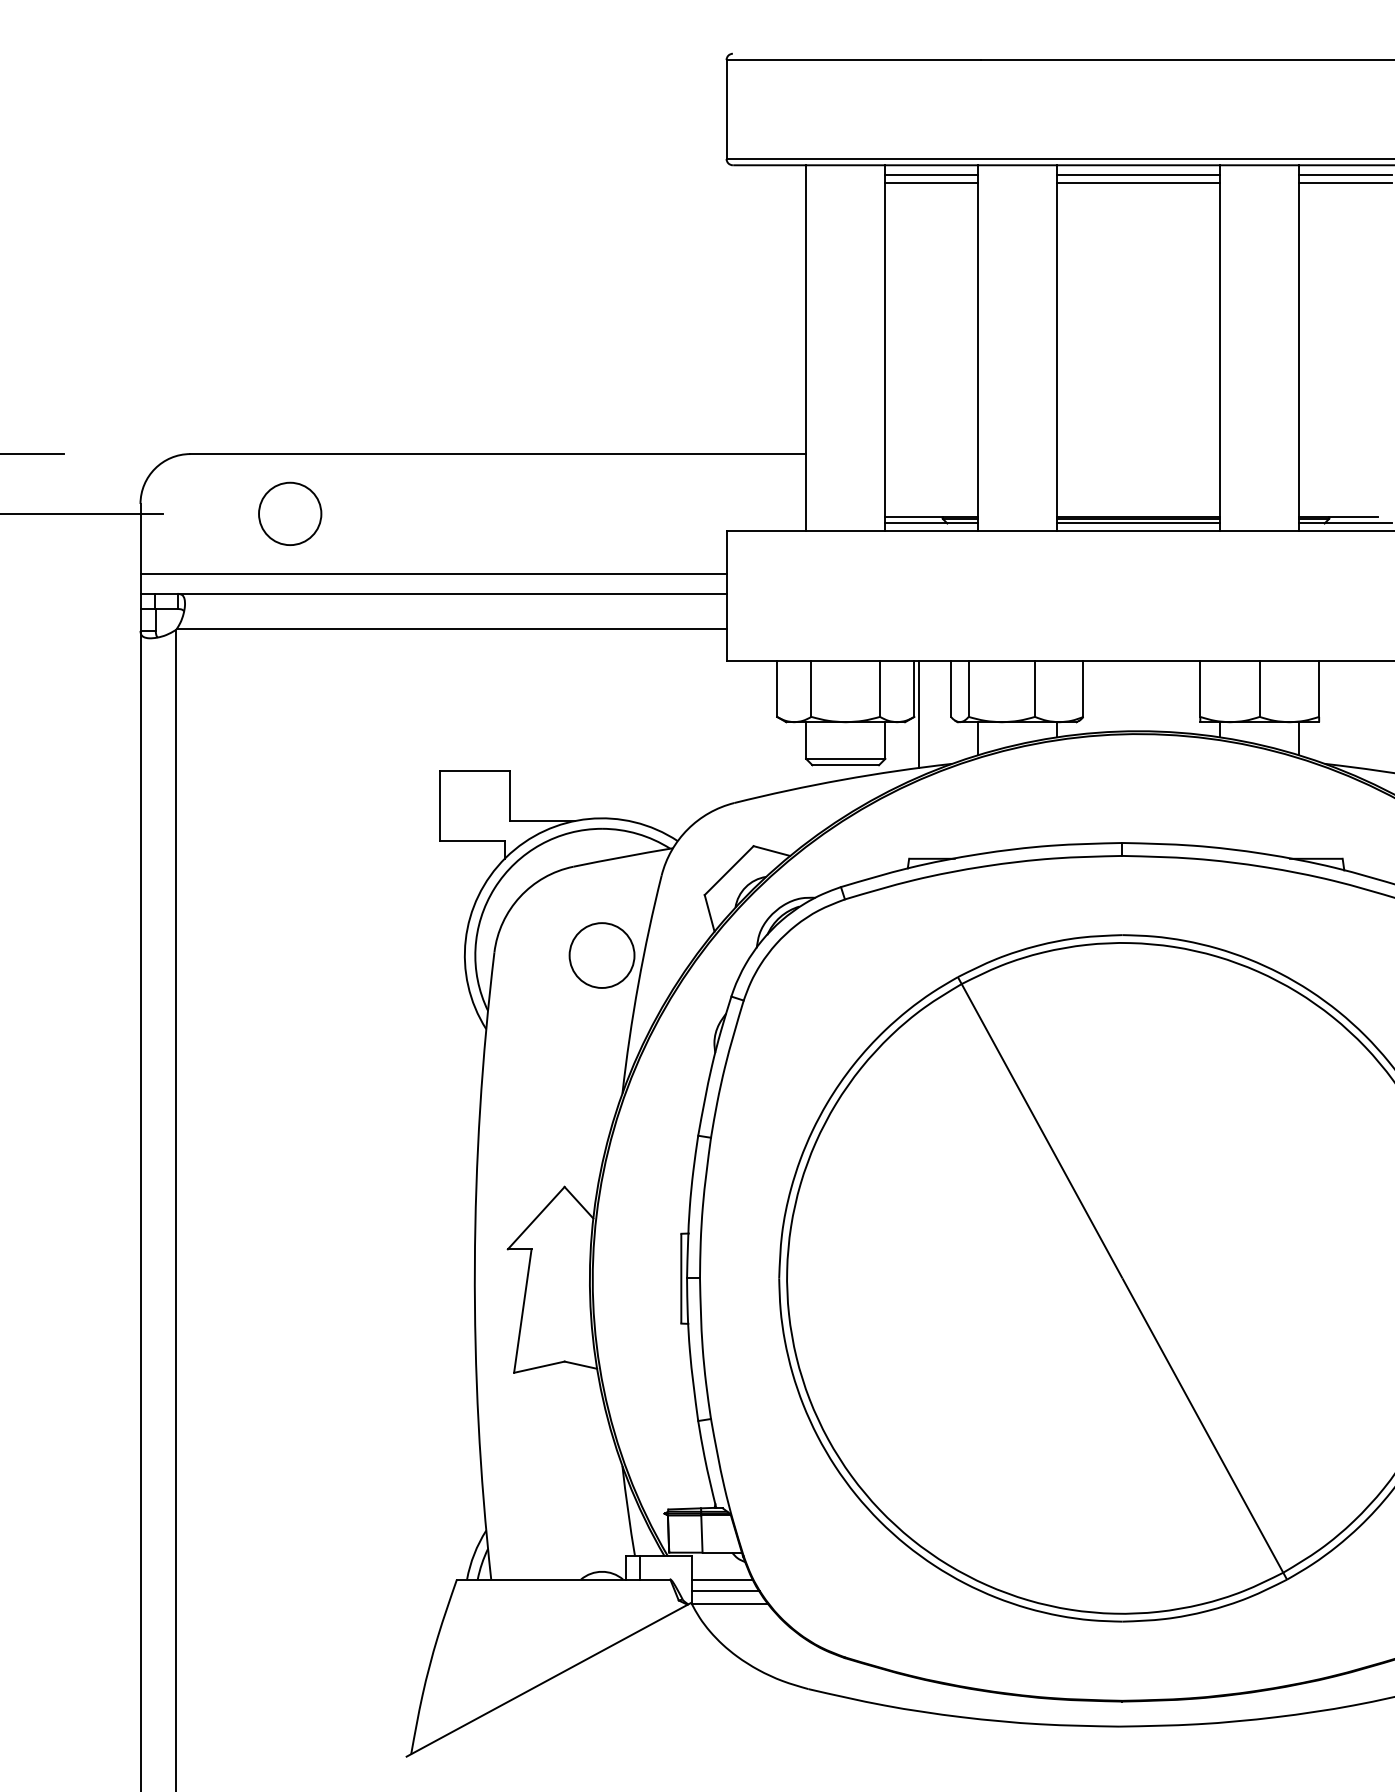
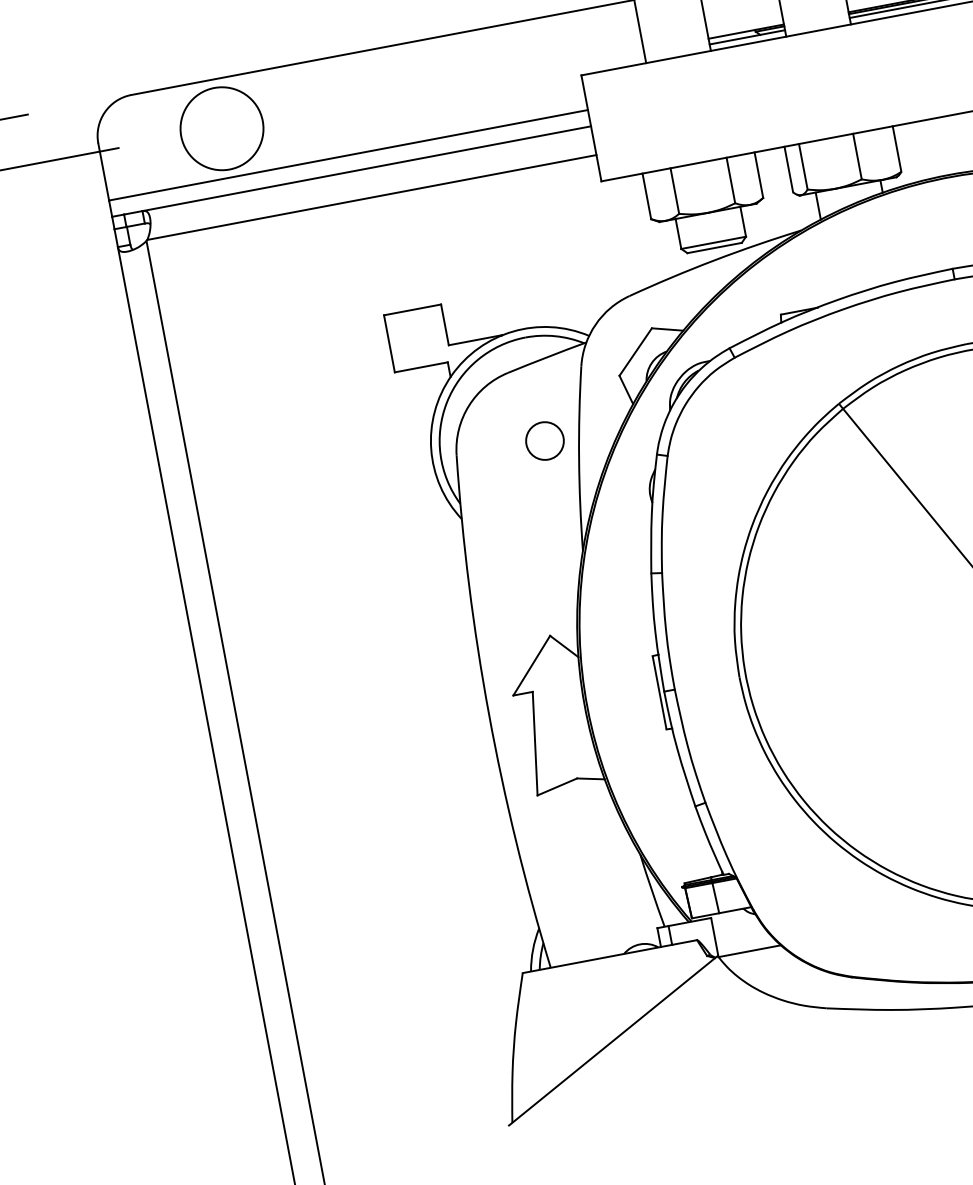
circle: (290, 513) -> (222, 128), size x1.6
line: (918, 714) -> (766, 195), removed
circle: (601, 955) -> (544, 441), size x0.7
line: (721, 1579) -> (738, 932), removed
line: (725, 1591) -> (743, 941), removed

